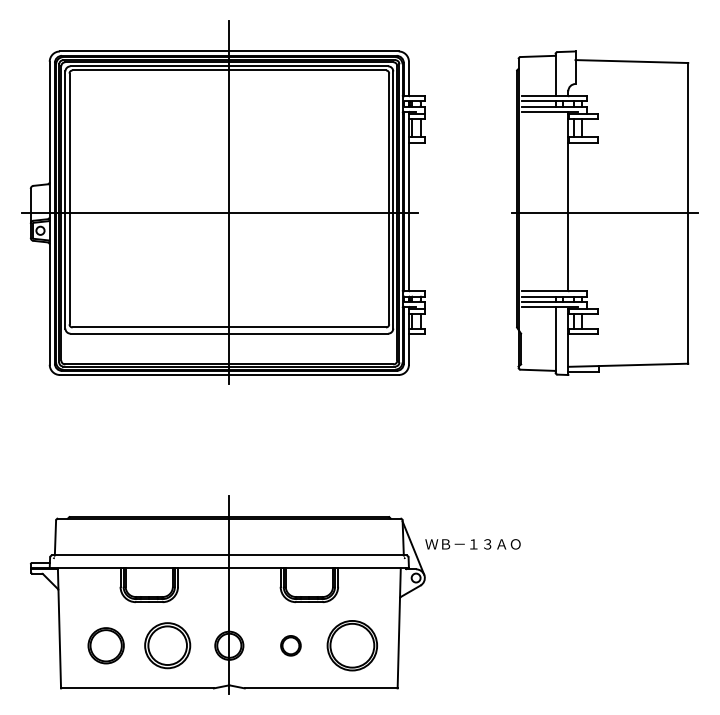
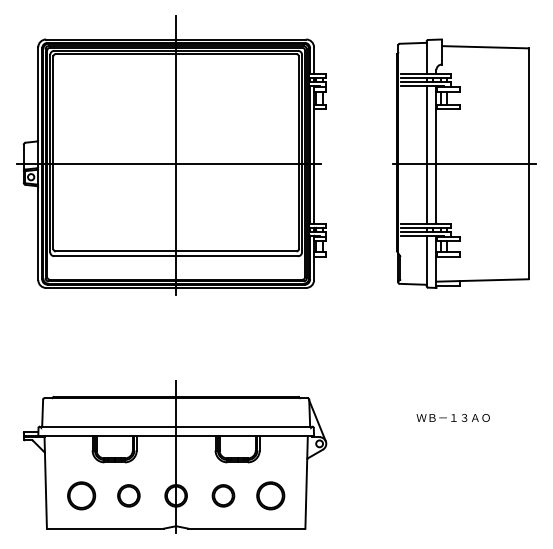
line: (555, 201) -> (426, 154), added
text: (471, 543) -> (452, 417), moved
circle: (167, 645) -> (128, 495), size x0.62
part: (290, 645) -> (223, 495), size x1.43
part: (352, 645) -> (270, 495), size x0.71

